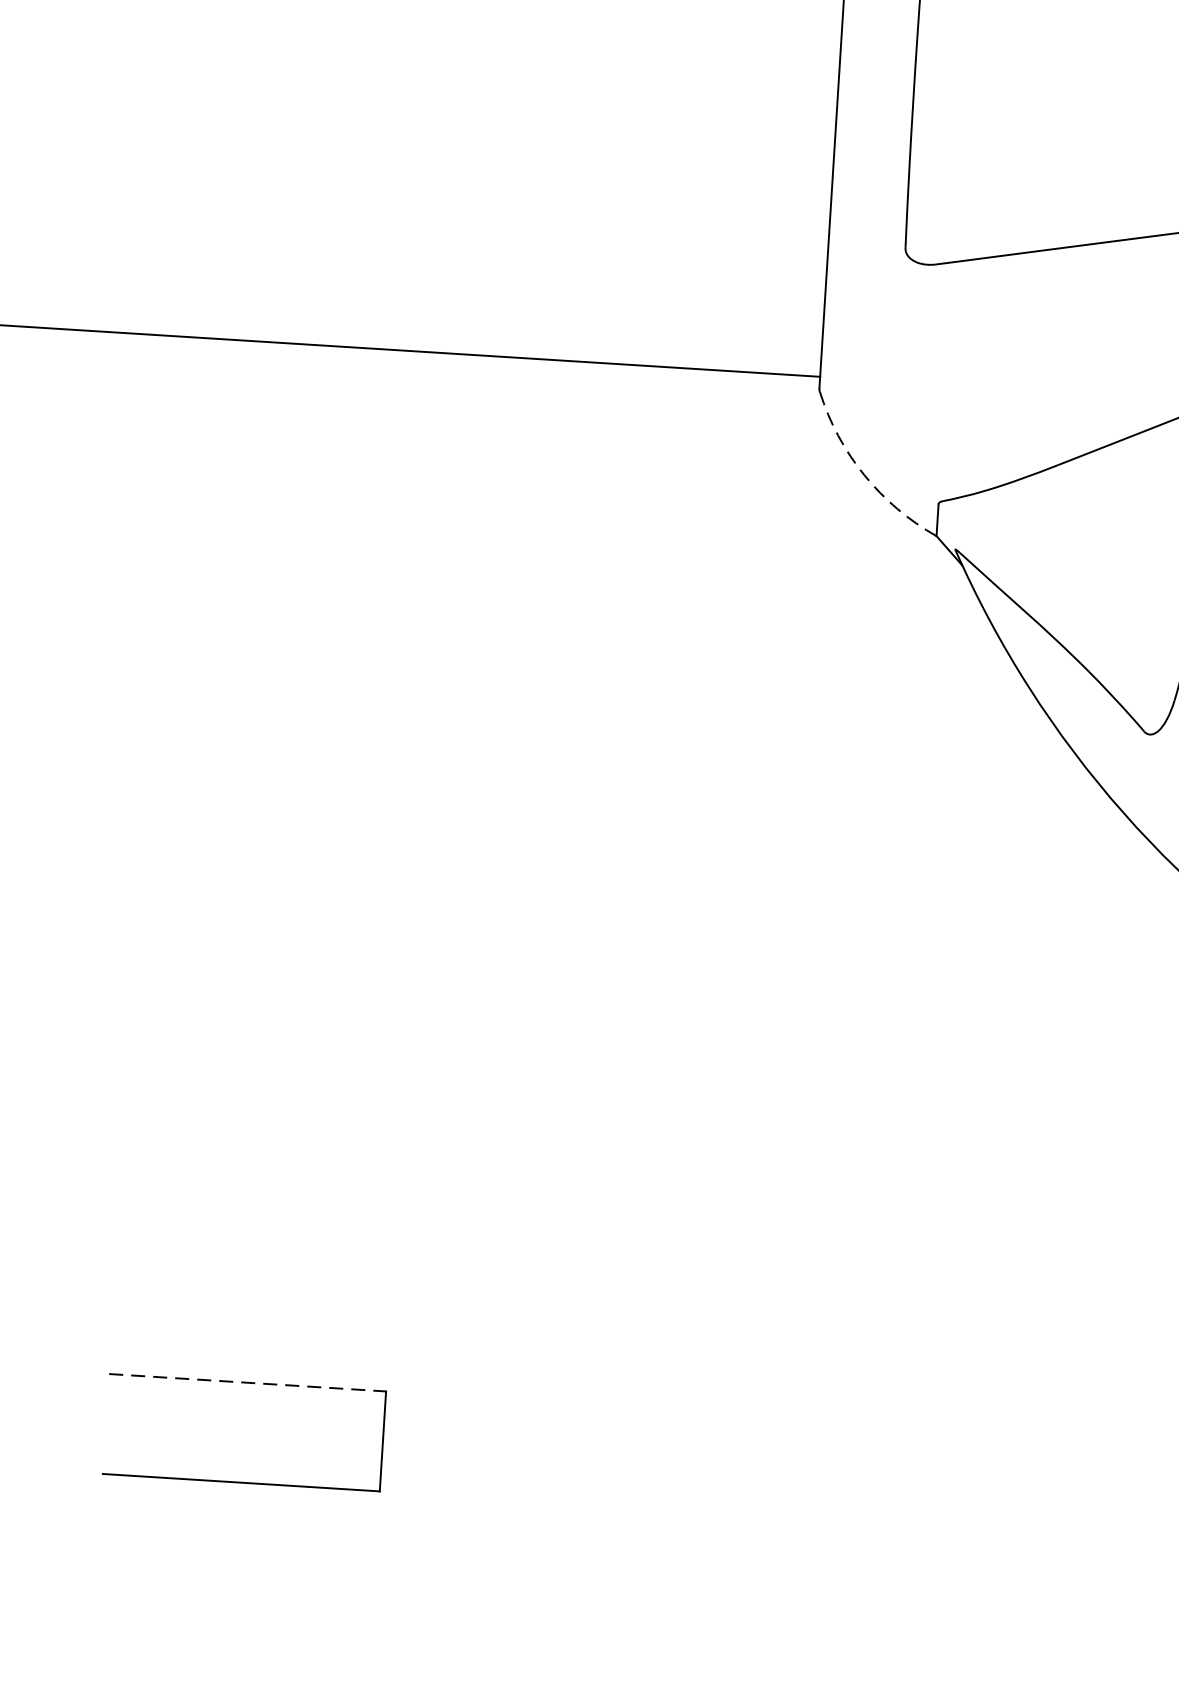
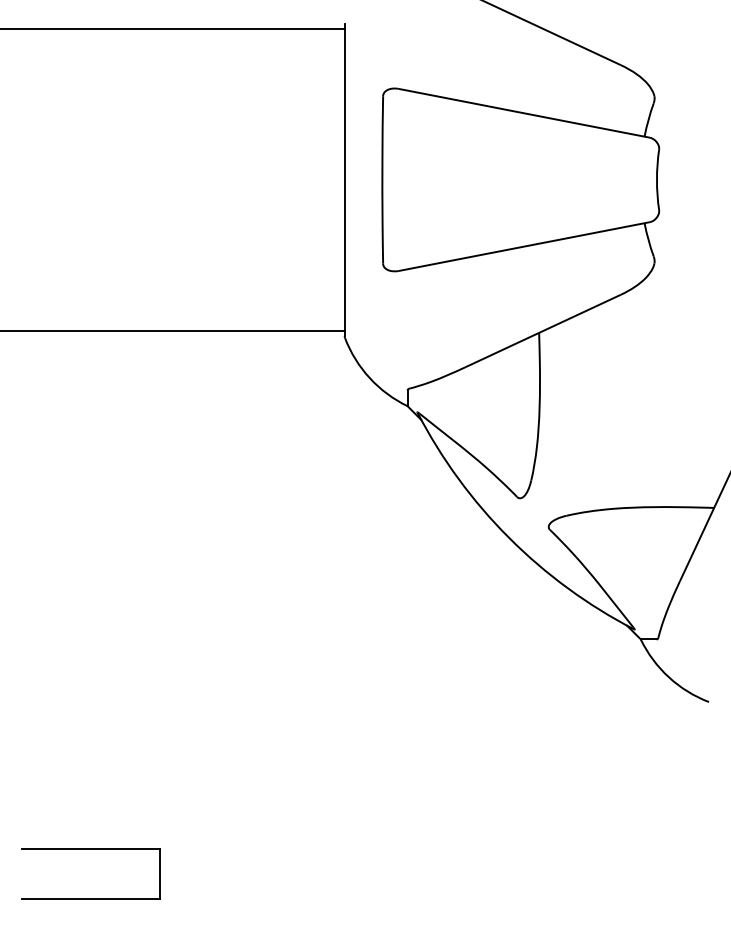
arc: (863, 475) -> (369, 378), dashed -> solid
line: (248, 1383) -> (91, 849), dashed -> solid

